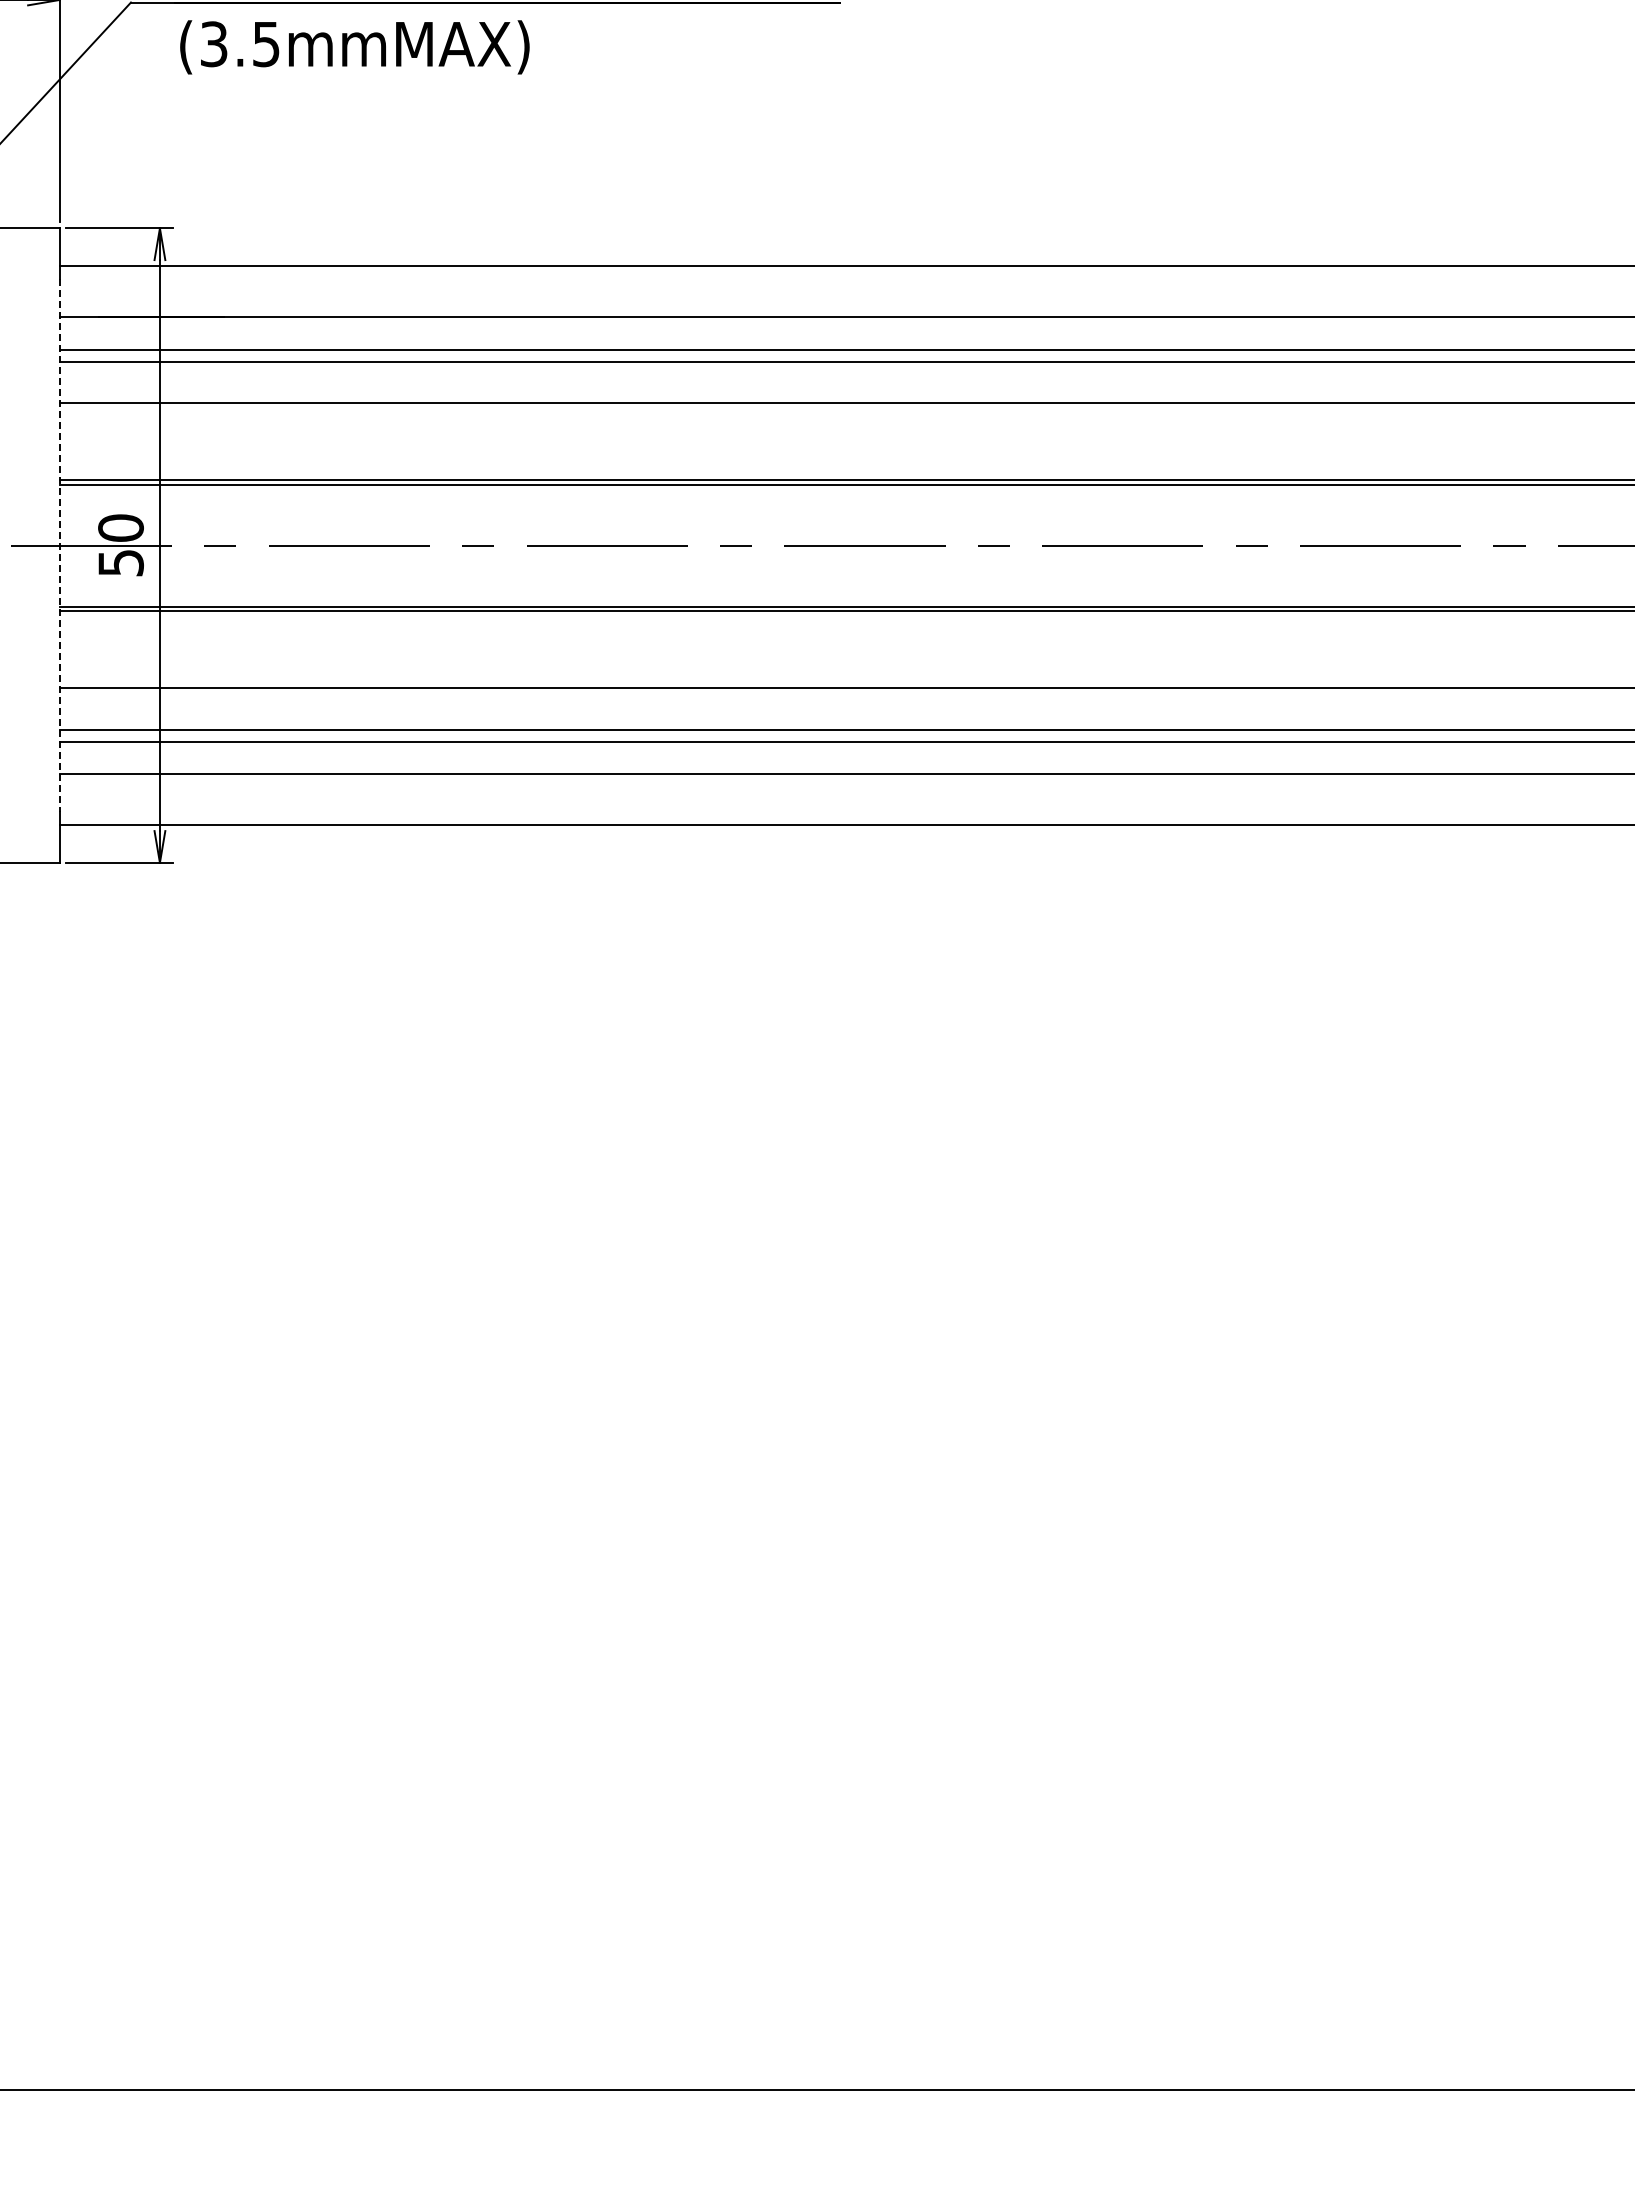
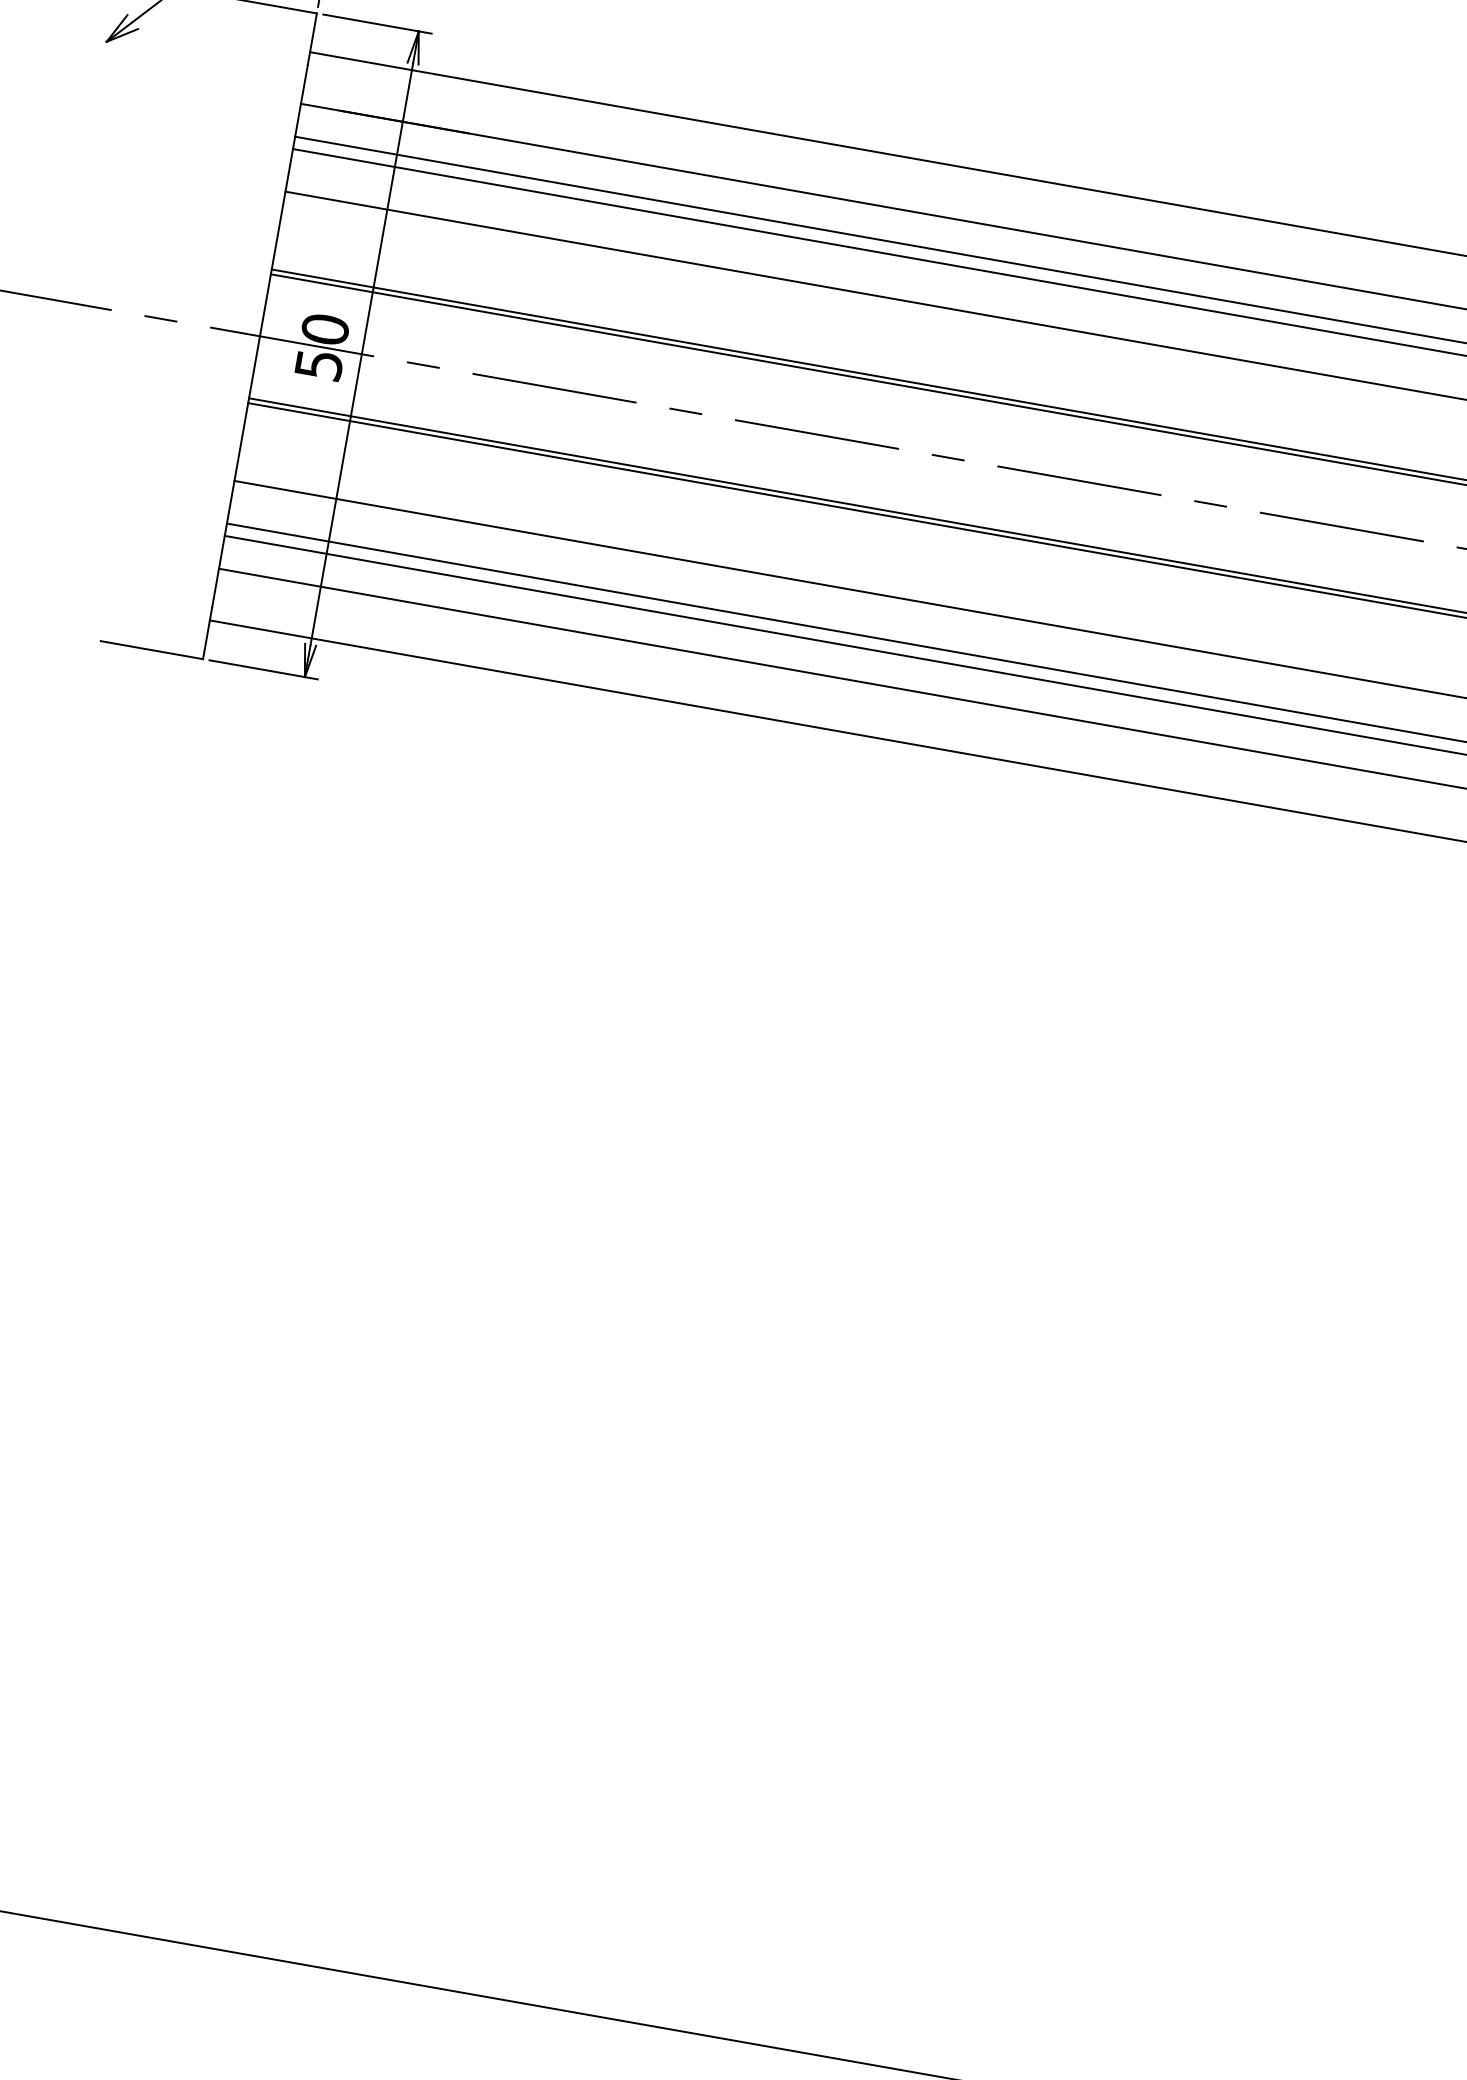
line: (59, 546) -> (259, 337), dashed -> solid

